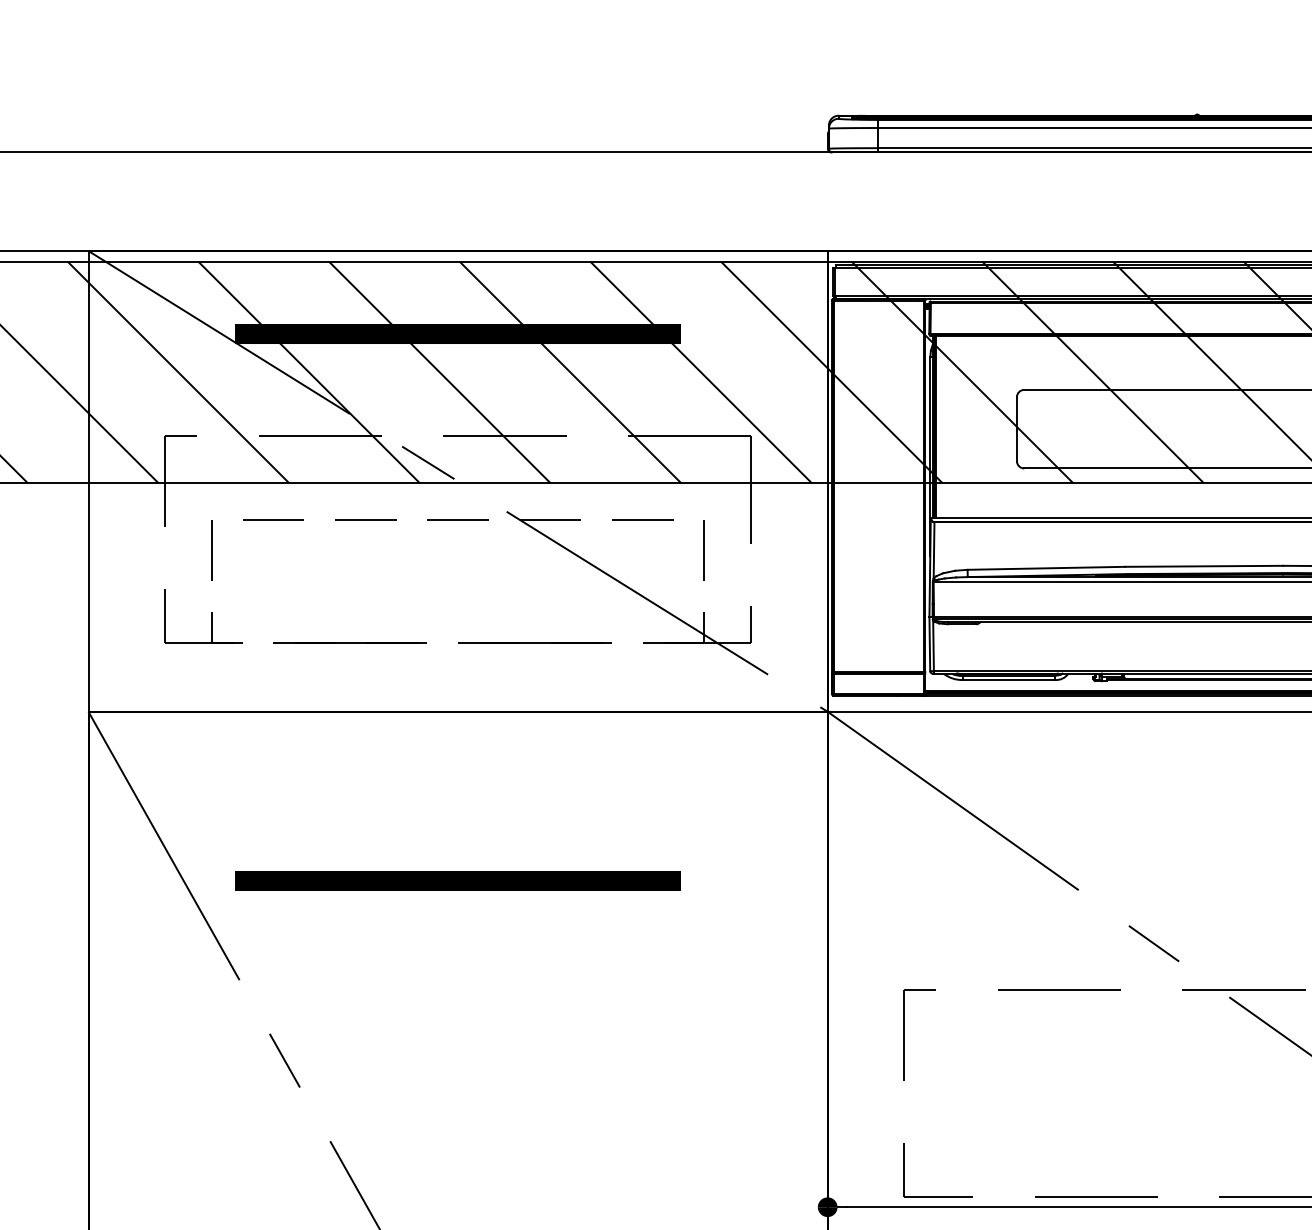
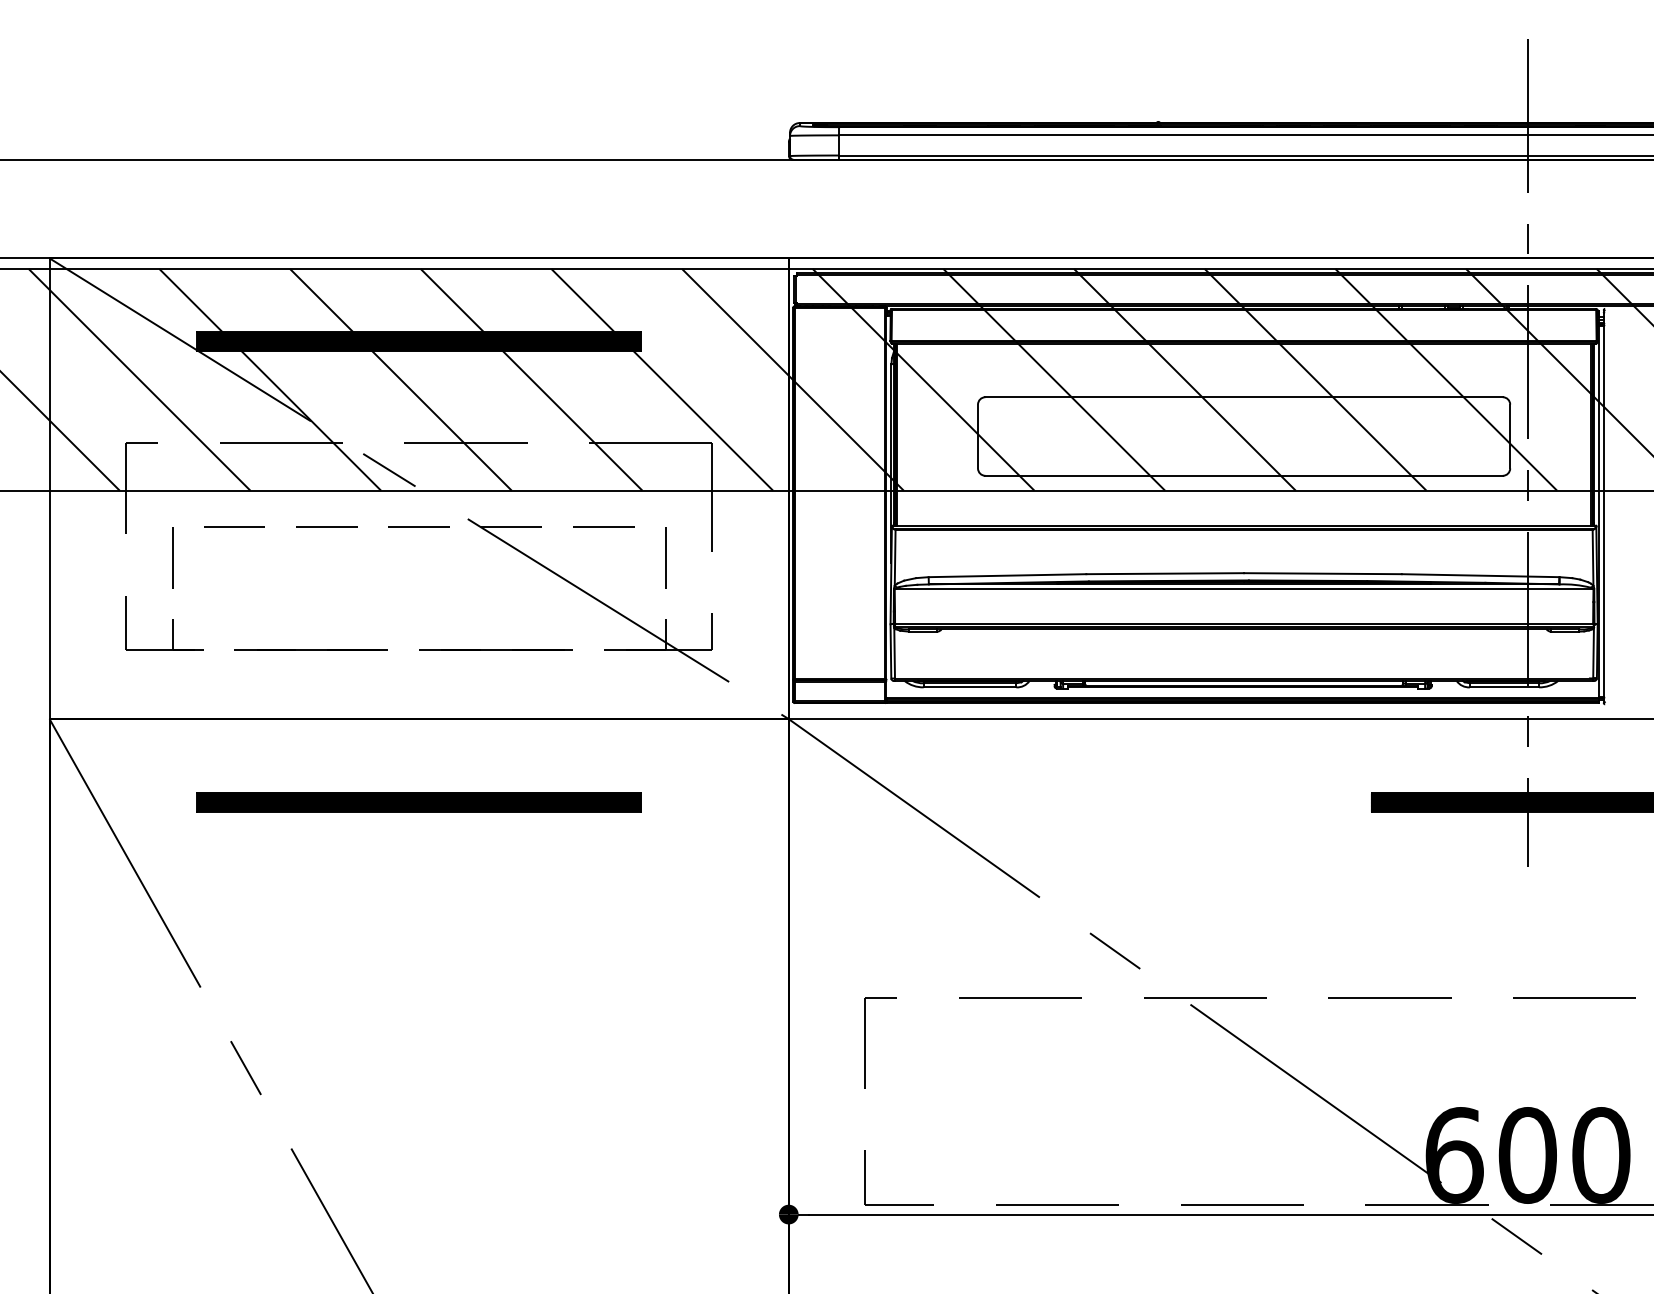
part: (457, 881) -> (418, 802), moved

